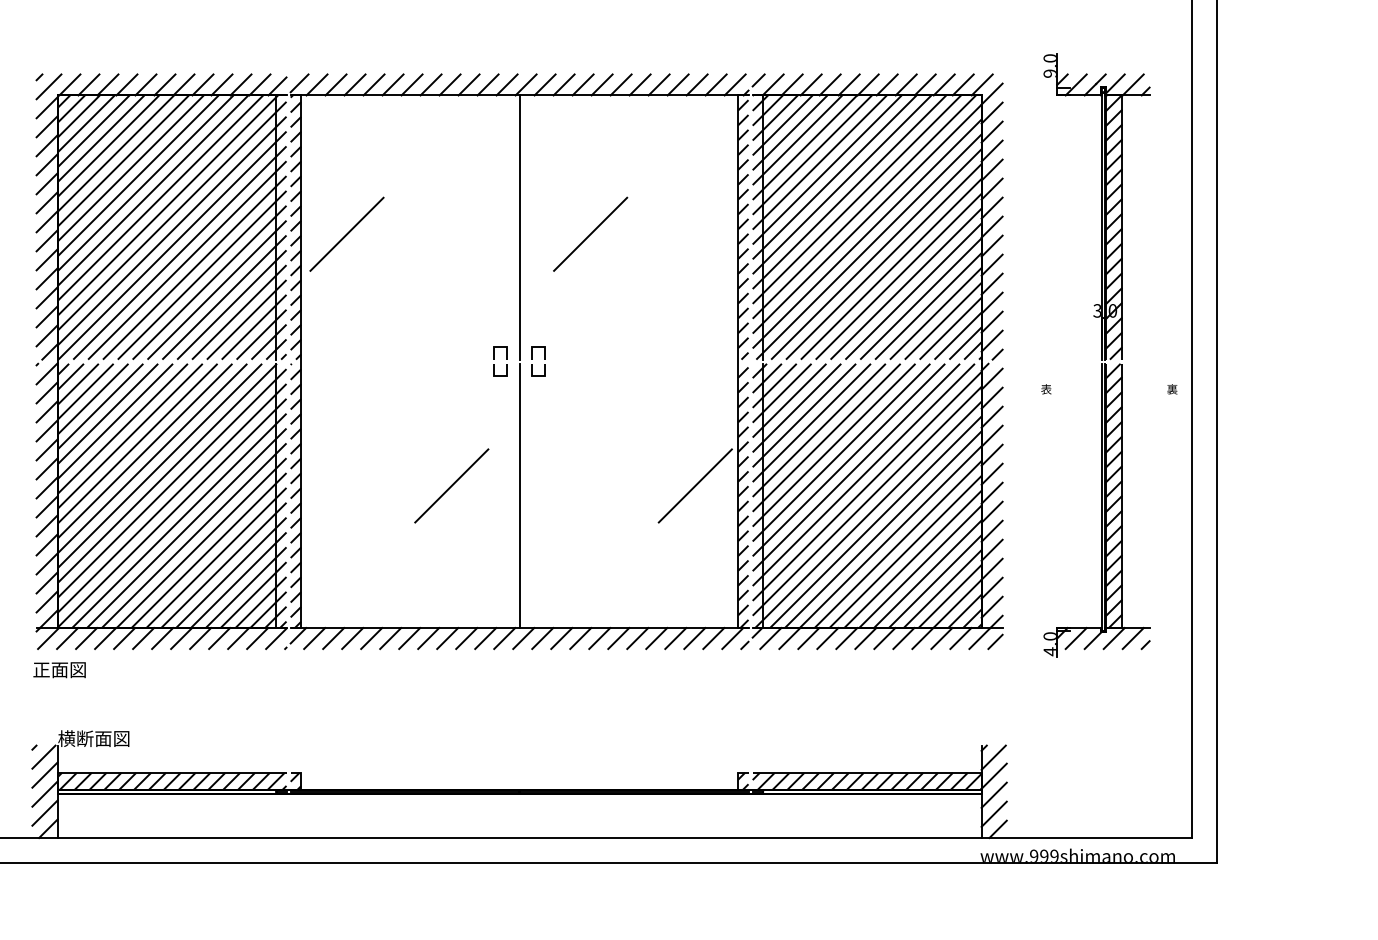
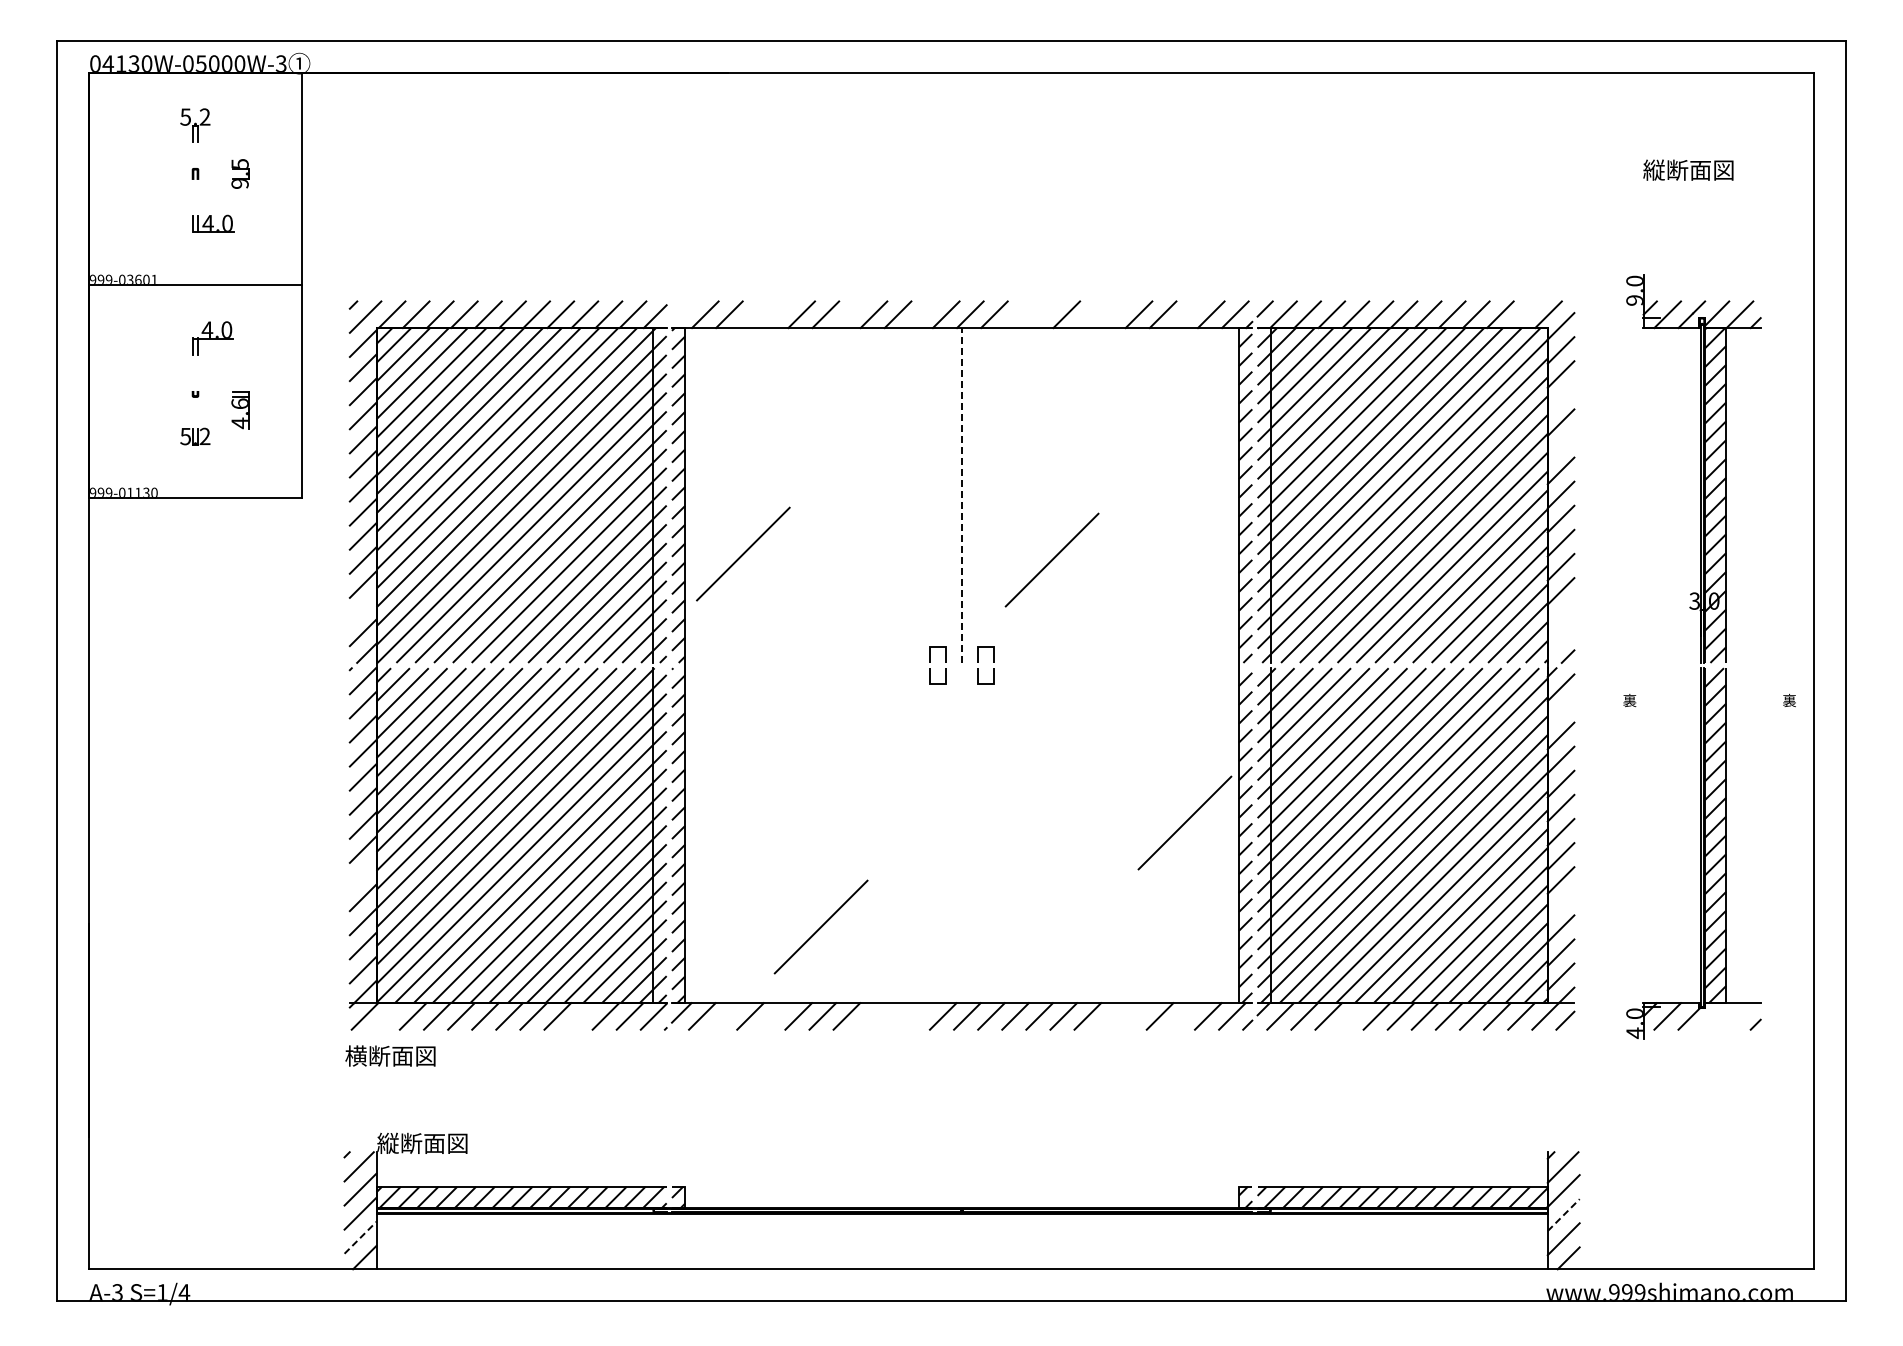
line: (298, 83) -> (682, 312), removed
line: (355, 84) -> (753, 314), removed
line: (373, 84) -> (777, 314), removed
line: (430, 84) -> (849, 314), removed
line: (487, 84) -> (921, 314), removed
line: (564, 84) -> (1018, 314), removed
line: (583, 84) -> (1042, 314), removed
line: (620, 84) -> (1090, 314), removed
line: (639, 84) -> (1114, 314), removed
line: (696, 84) -> (1186, 314), removed
line: (963, 84) -> (1524, 314), removed
line: (991, 151) -> (1560, 398), removed
line: (991, 188) -> (1560, 446), removed
line: (519, 226) -> (962, 494), solid -> dashed
line: (347, 233) -> (743, 553), moved
line: (590, 233) -> (1051, 559), moved
line: (46, 316) -> (362, 608), removed
line: (991, 322) -> (1560, 615), removed
line: (991, 341) -> (1560, 639), removed
text: (1046, 389) -> (1629, 700), 表 -> 裏
line: (991, 397) -> (1560, 711), removed
line: (451, 485) -> (820, 926), moved
line: (519, 495) -> (962, 835), removed
line: (46, 525) -> (362, 873), removed
line: (991, 550) -> (1560, 904), removed
line: (67, 638) -> (388, 1016), removed
line: (219, 638) -> (581, 1016), removed
line: (333, 638) -> (726, 1016), removed
line: (371, 638) -> (774, 1016), removed
line: (447, 638) -> (870, 1016), removed
line: (466, 638) -> (894, 1016), removed
line: (485, 638) -> (918, 1016), removed
line: (637, 638) -> (1111, 1016), removed
line: (656, 638) -> (1135, 1016), removed
line: (694, 638) -> (1183, 1016), removed
line: (827, 638) -> (1352, 1016), removed
line: (1113, 638) -> (1715, 1016), removed
line: (1132, 638) -> (1739, 1016), removed
text: (68, 669) -> (390, 1055), 正面図 -> 横断面図
text: (66, 737) -> (387, 1142), 横断面図 -> 縦断面図
line: (994, 795) -> (1563, 1215), solid -> dashed
line: (44, 812) -> (360, 1237), solid -> dashed

